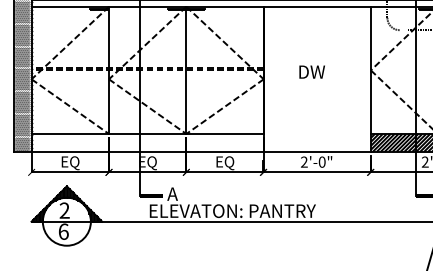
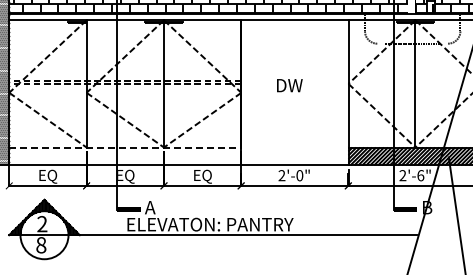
line: (147, 133) -> (125, 147), solid -> dashed
text: (63, 231) -> (41, 245), 6 -> 8

